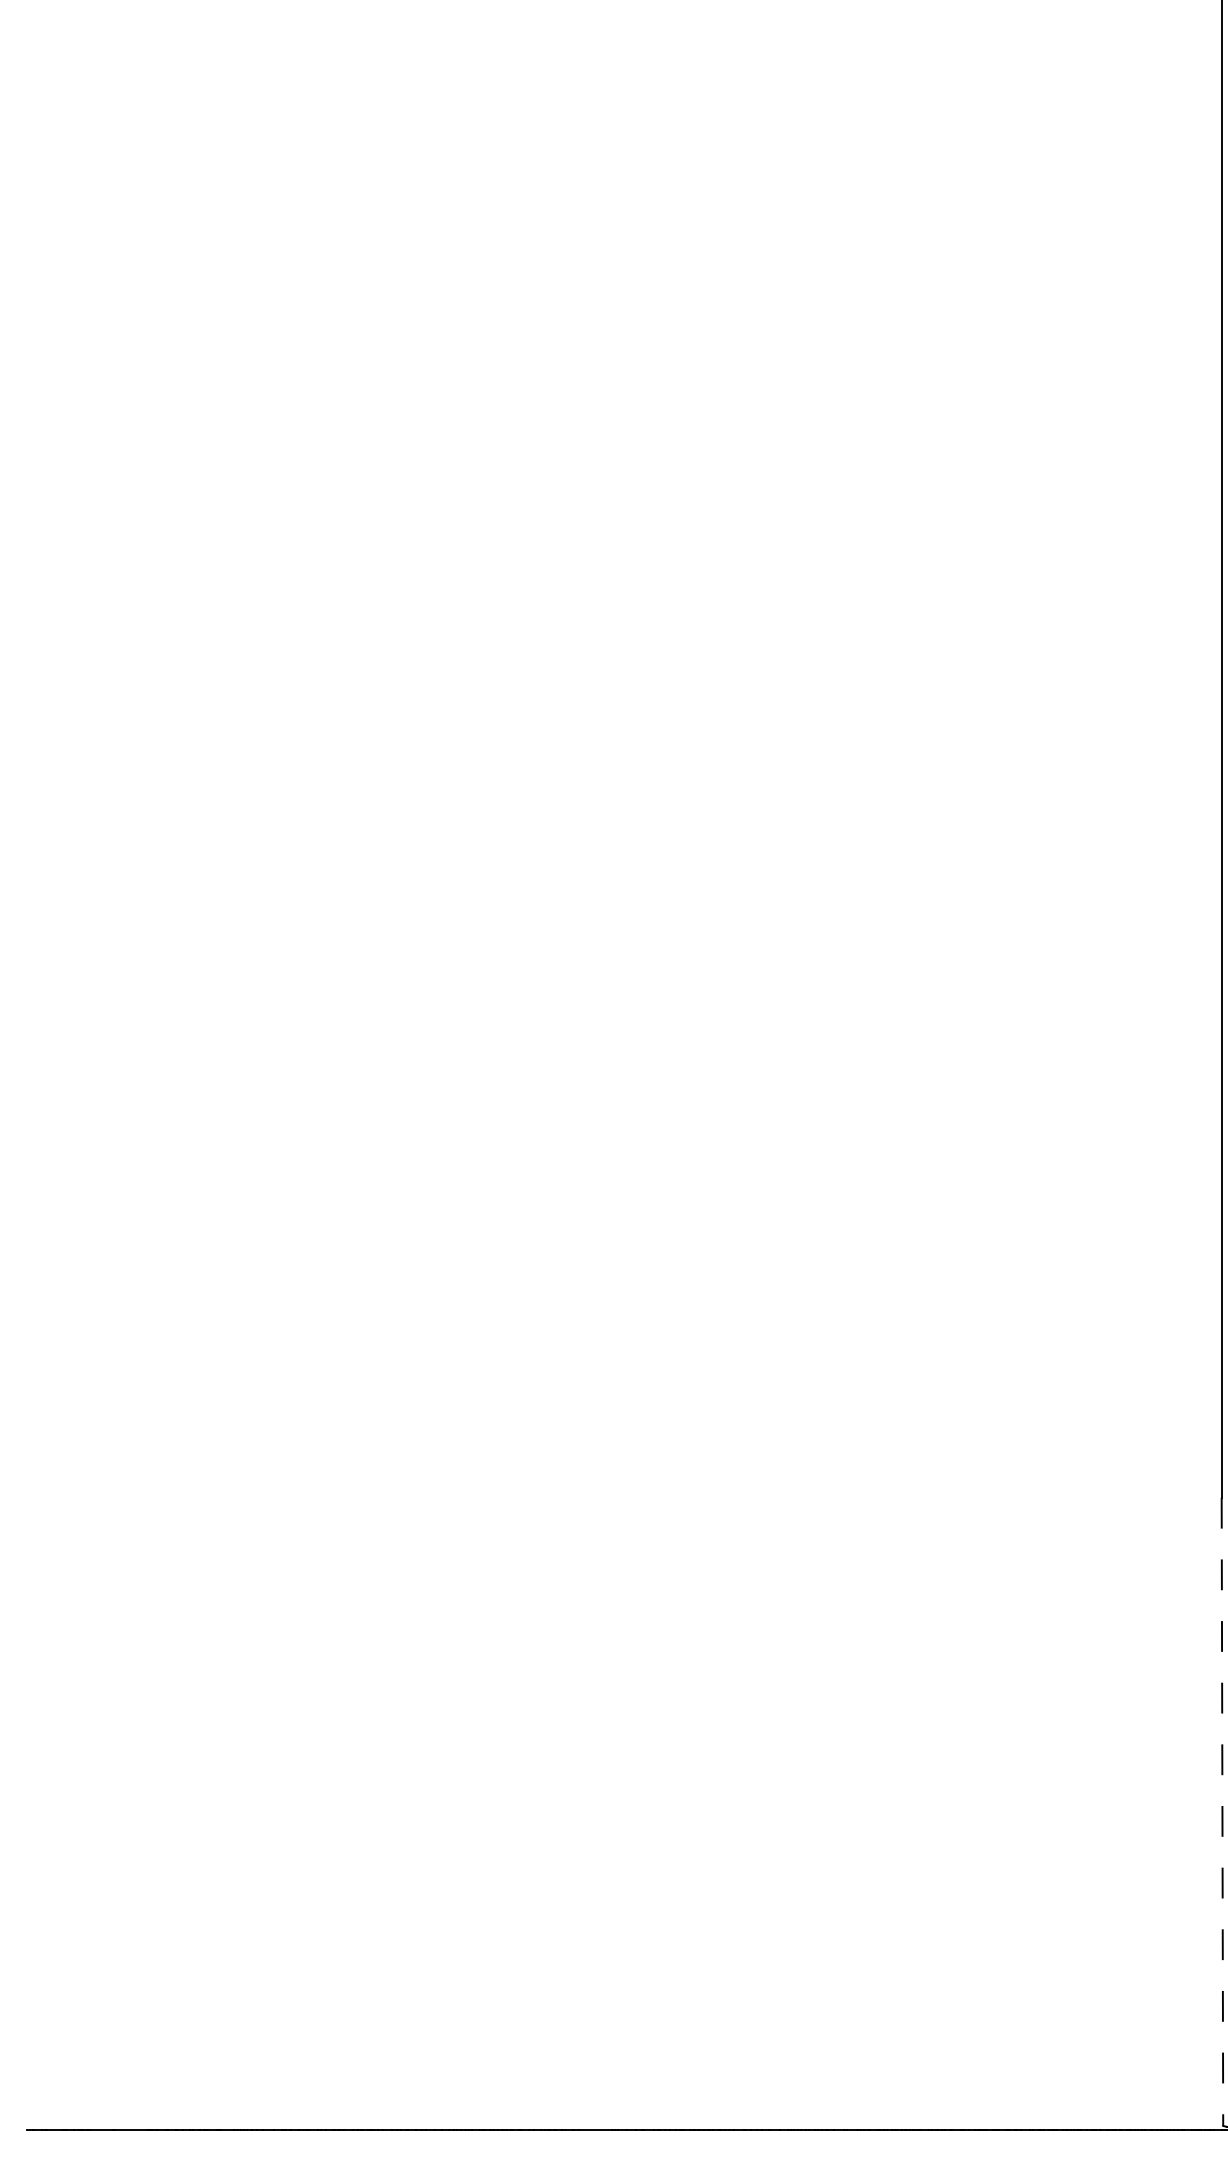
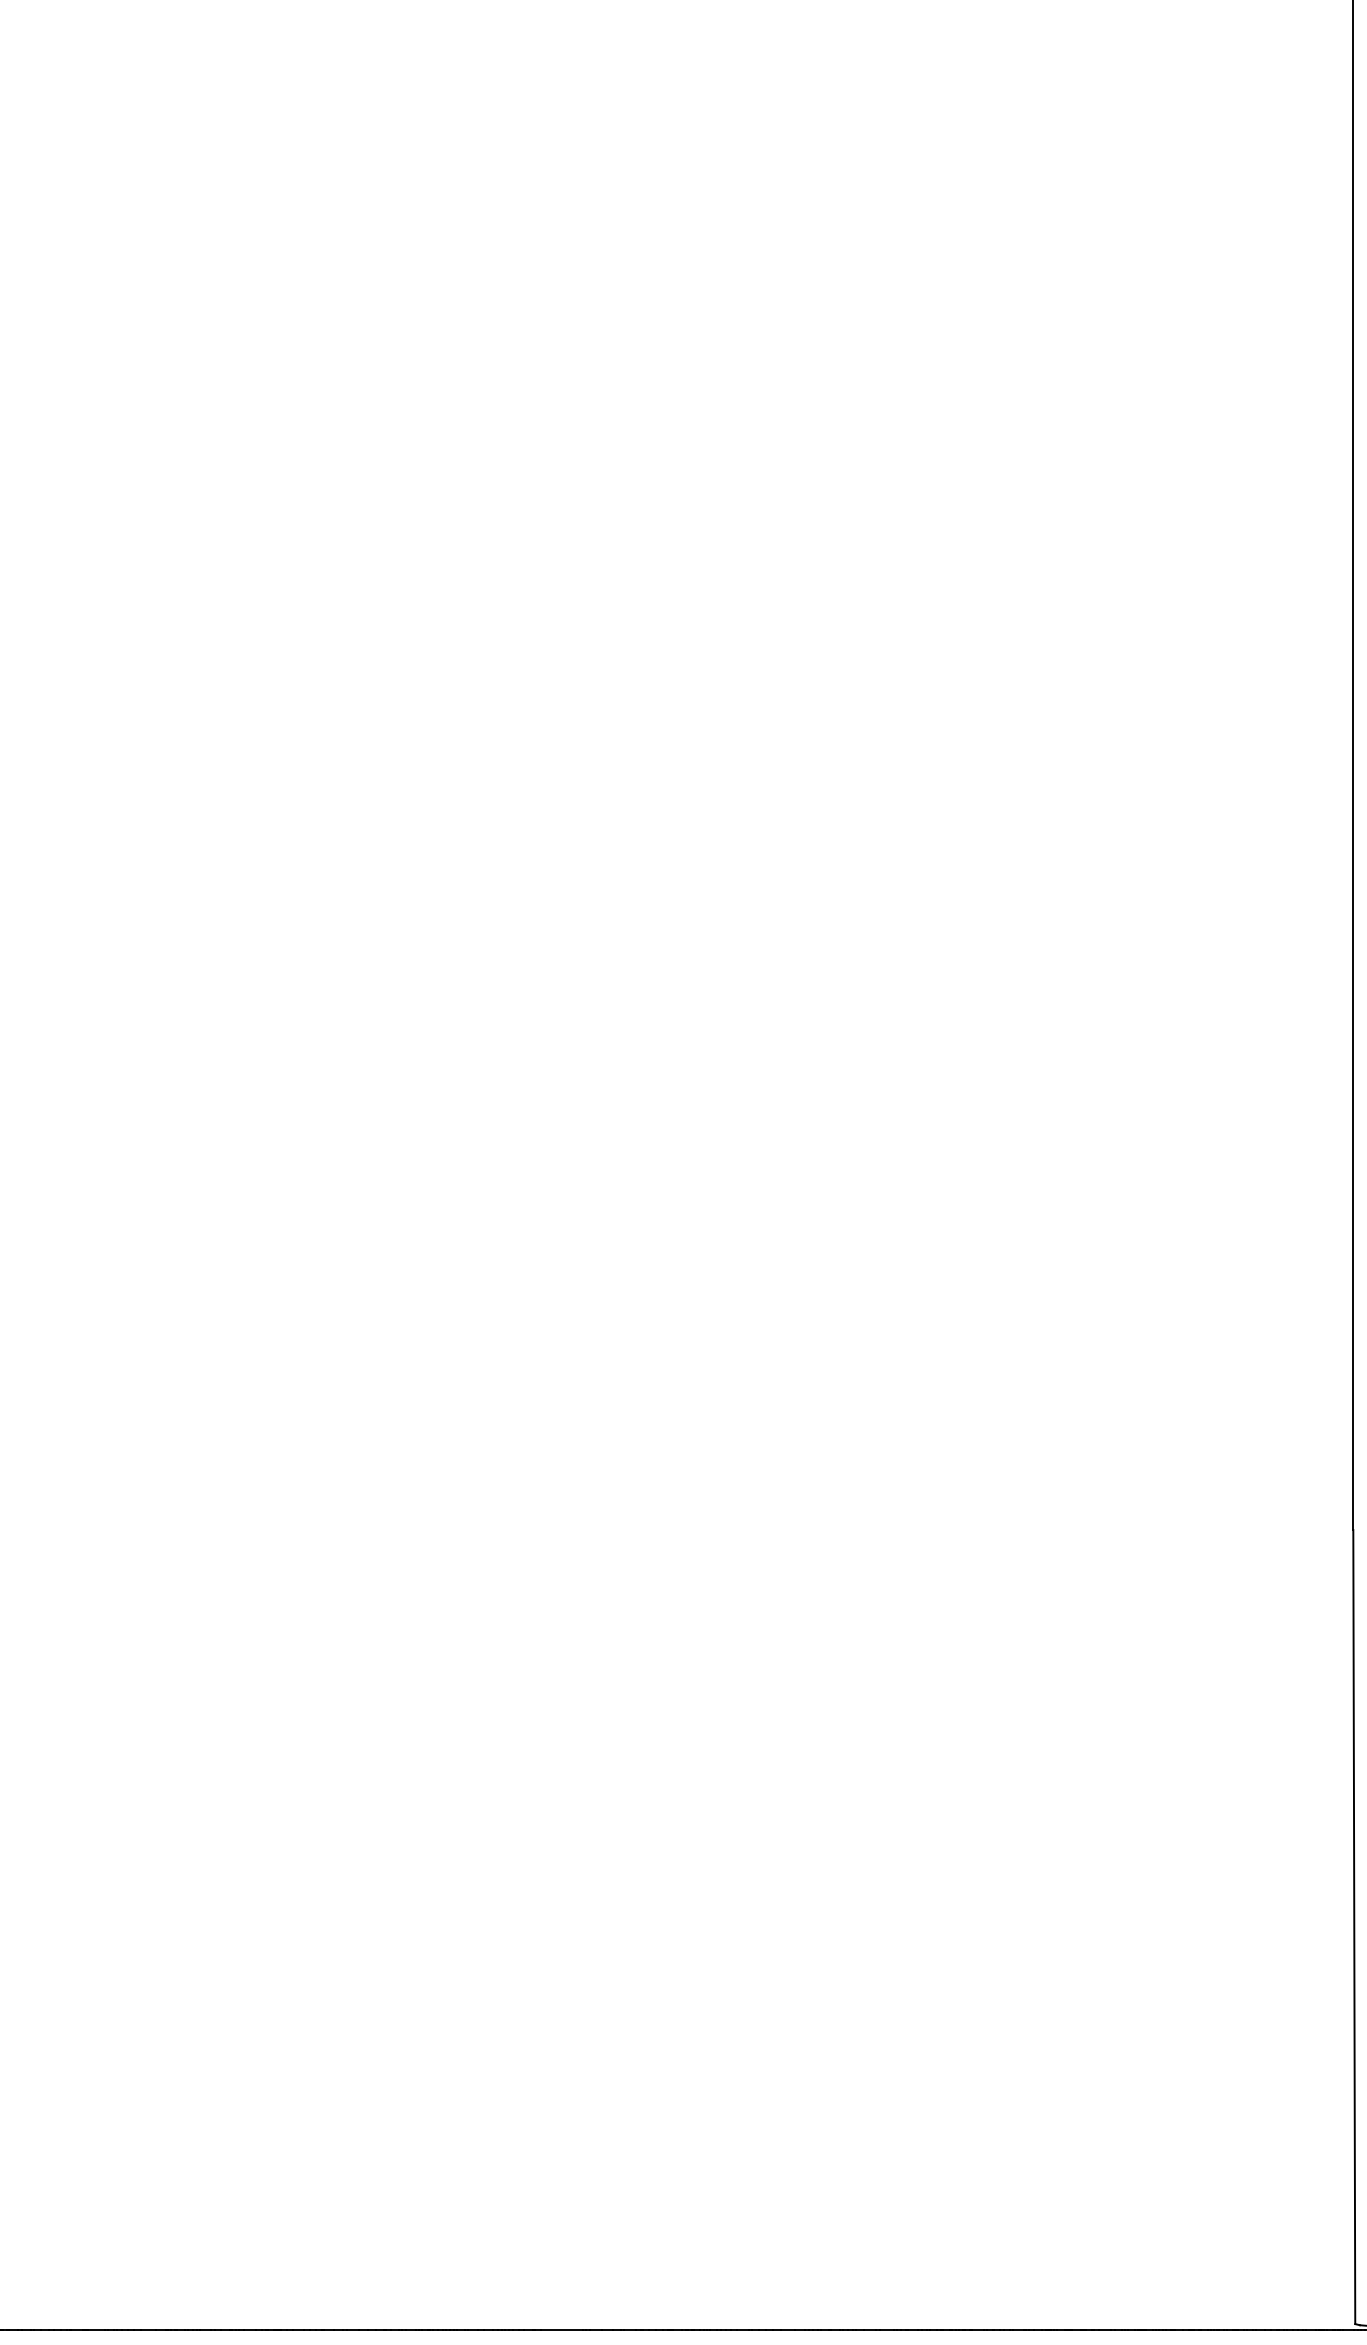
line: (1222, 1812) -> (1354, 1927), dashed -> solid

